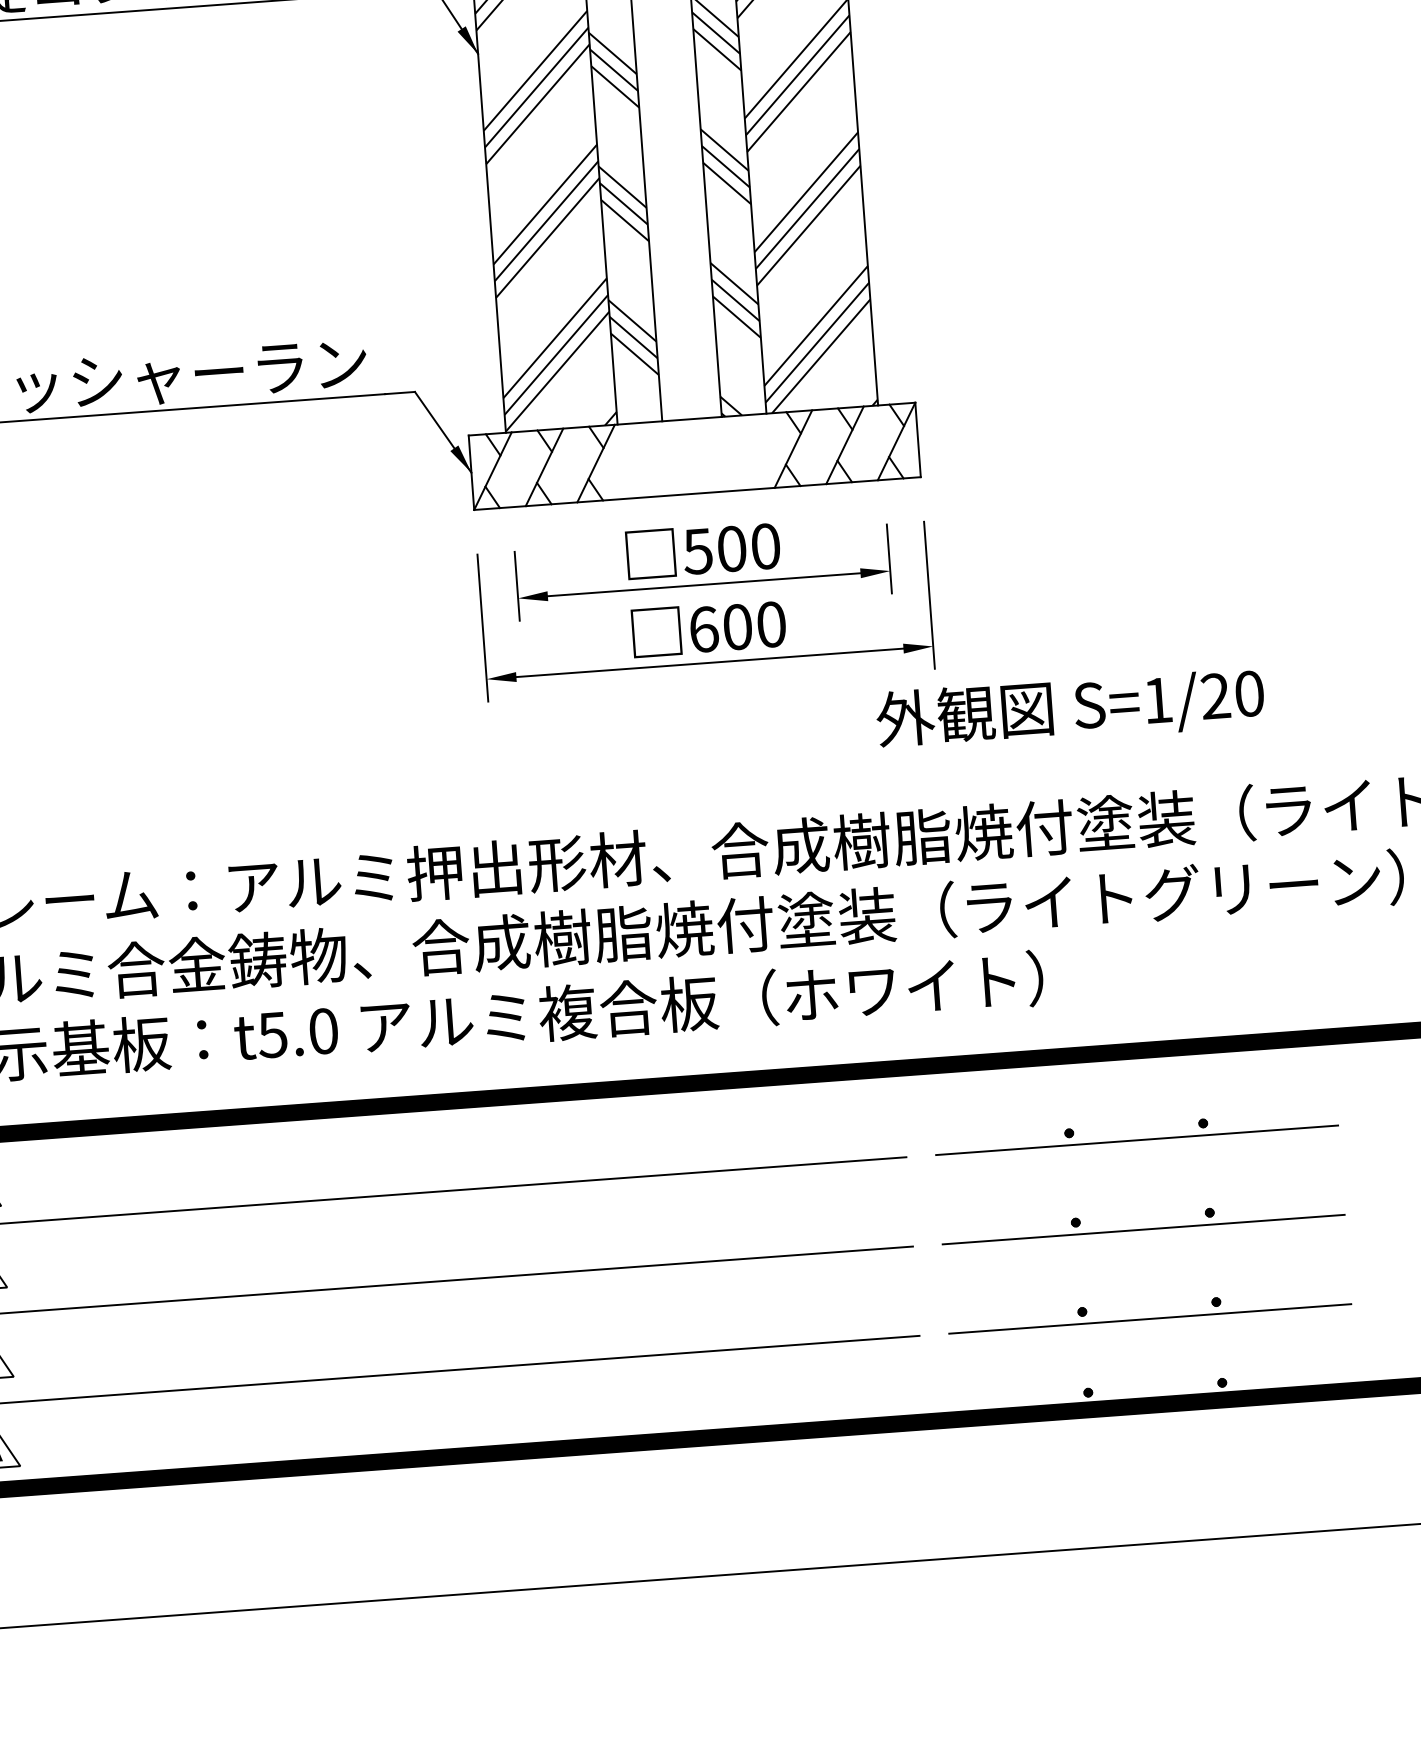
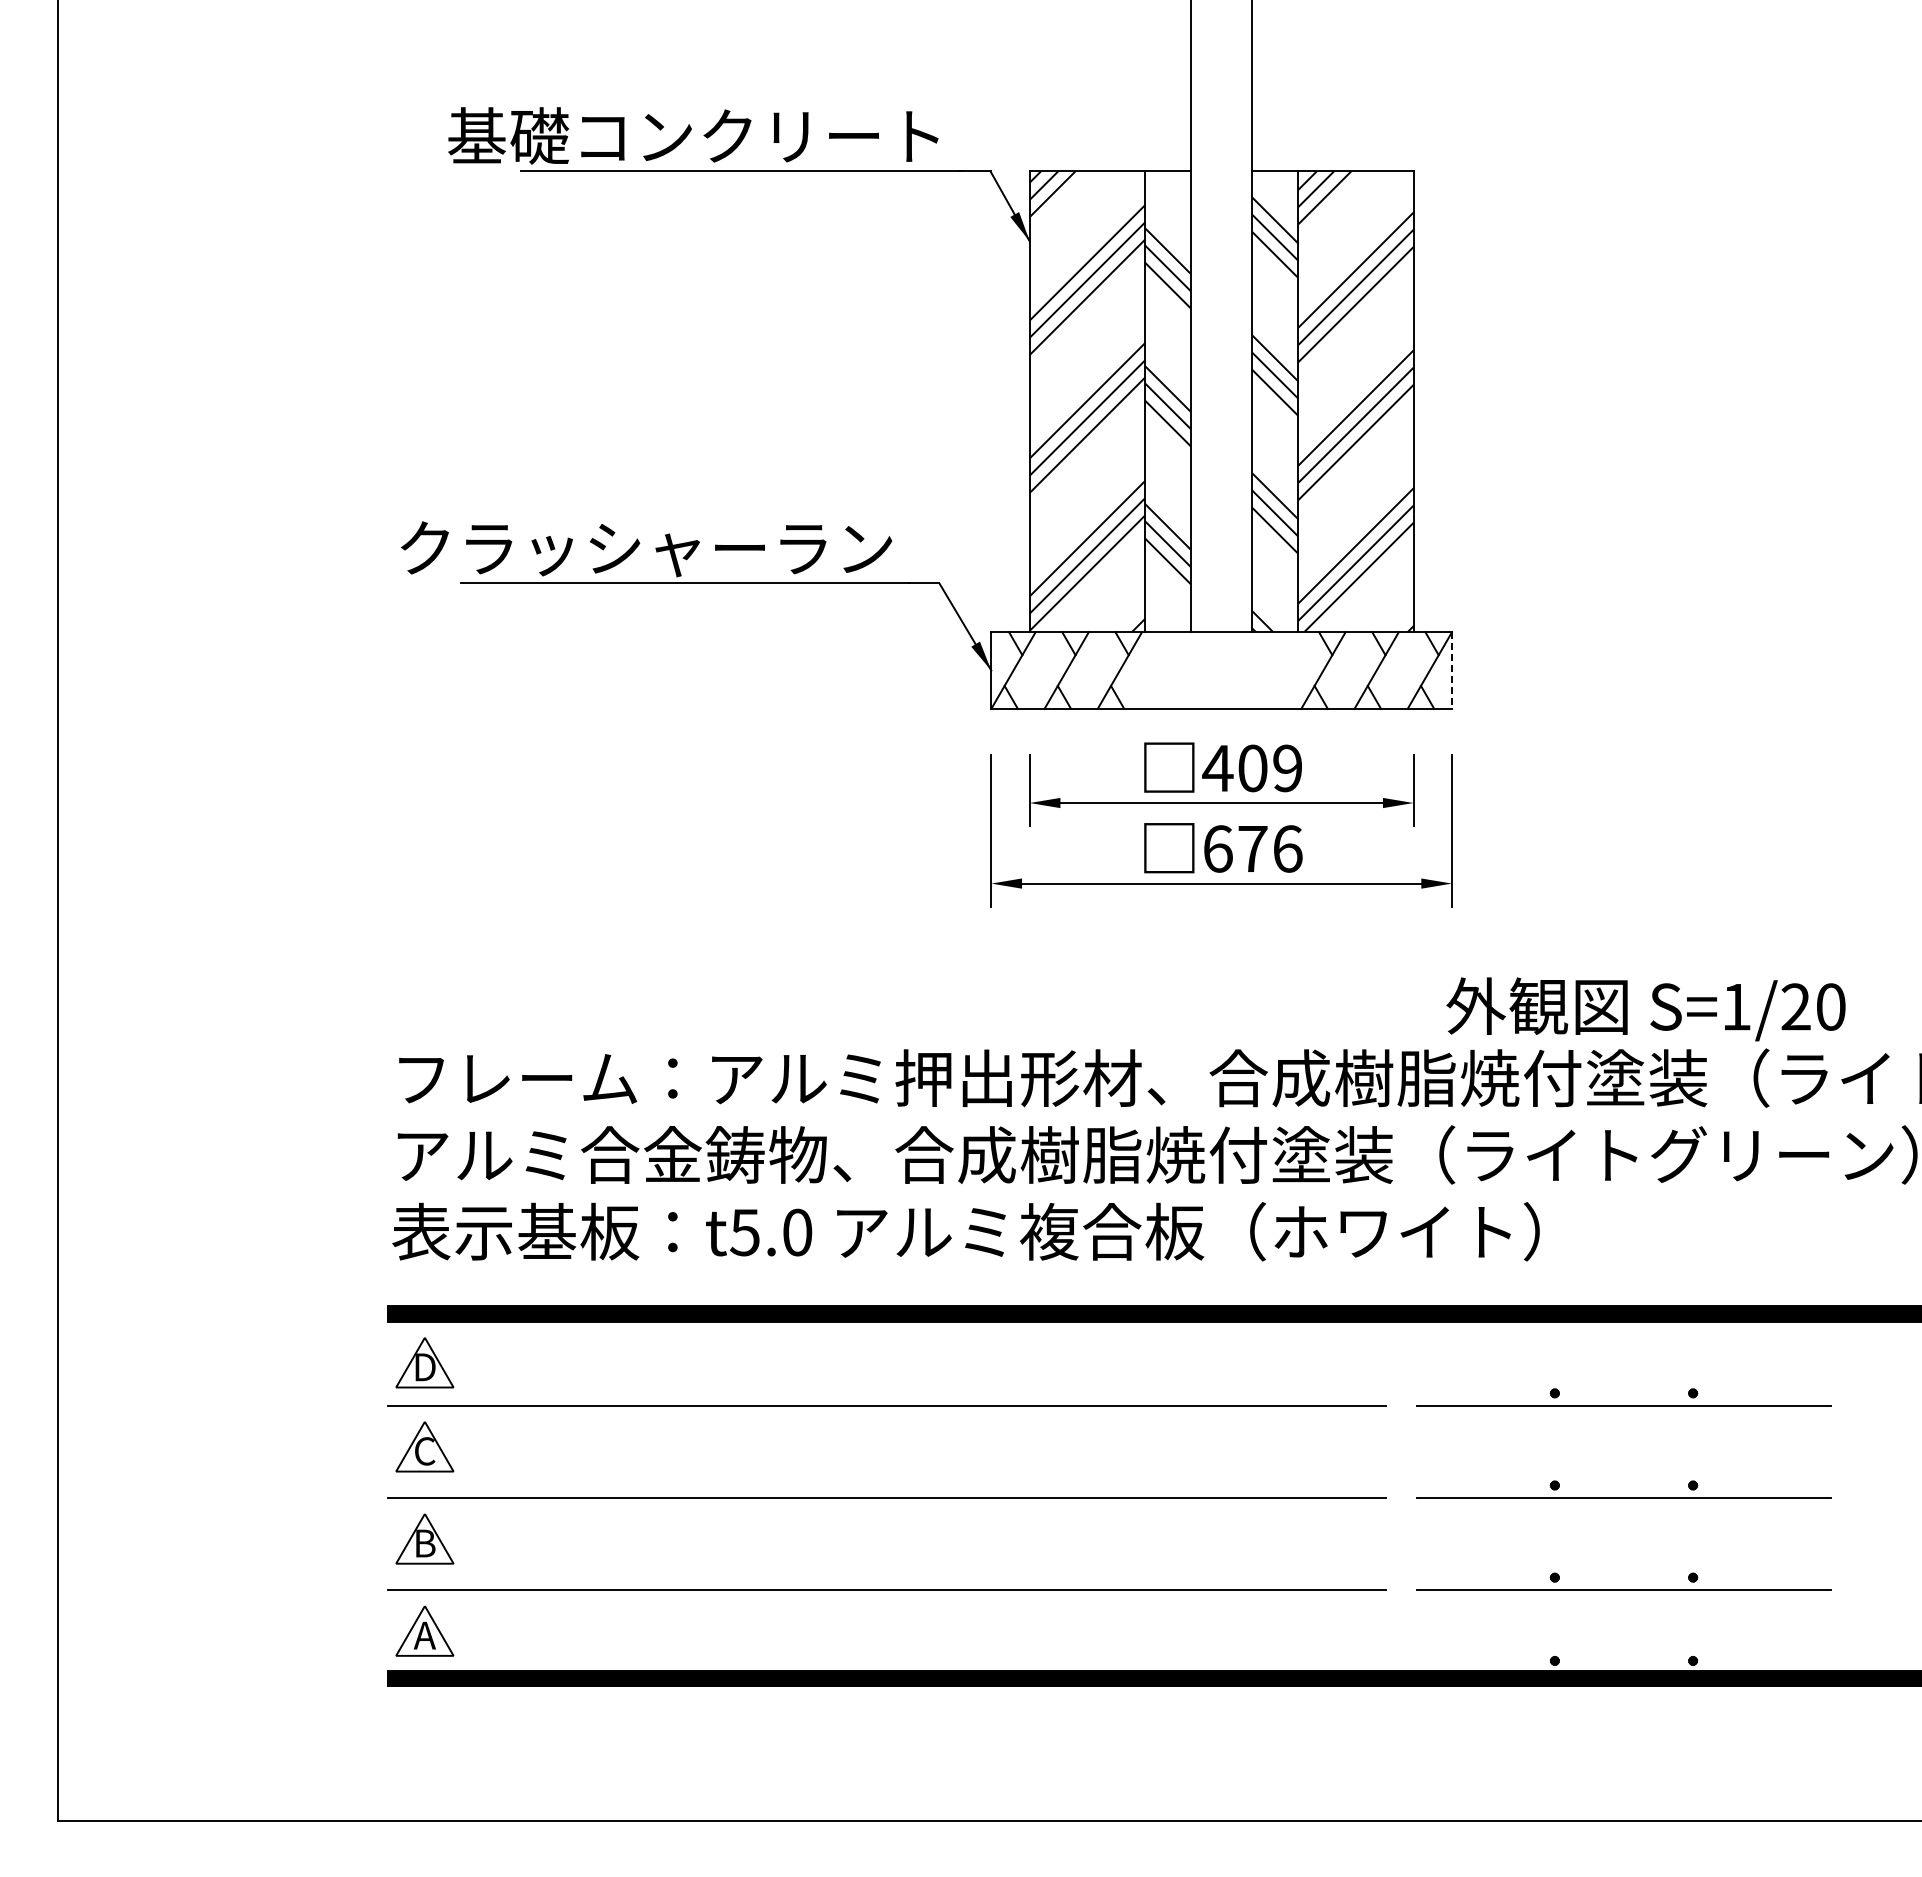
line: (918, 440) -> (1452, 671), solid -> dashed
text: (731, 549) -> (1252, 768), 500 -> 409
text: (754, 625) -> (1270, 848), 600 -> 676
text: (1069, 709) -> (1645, 1009), moved

